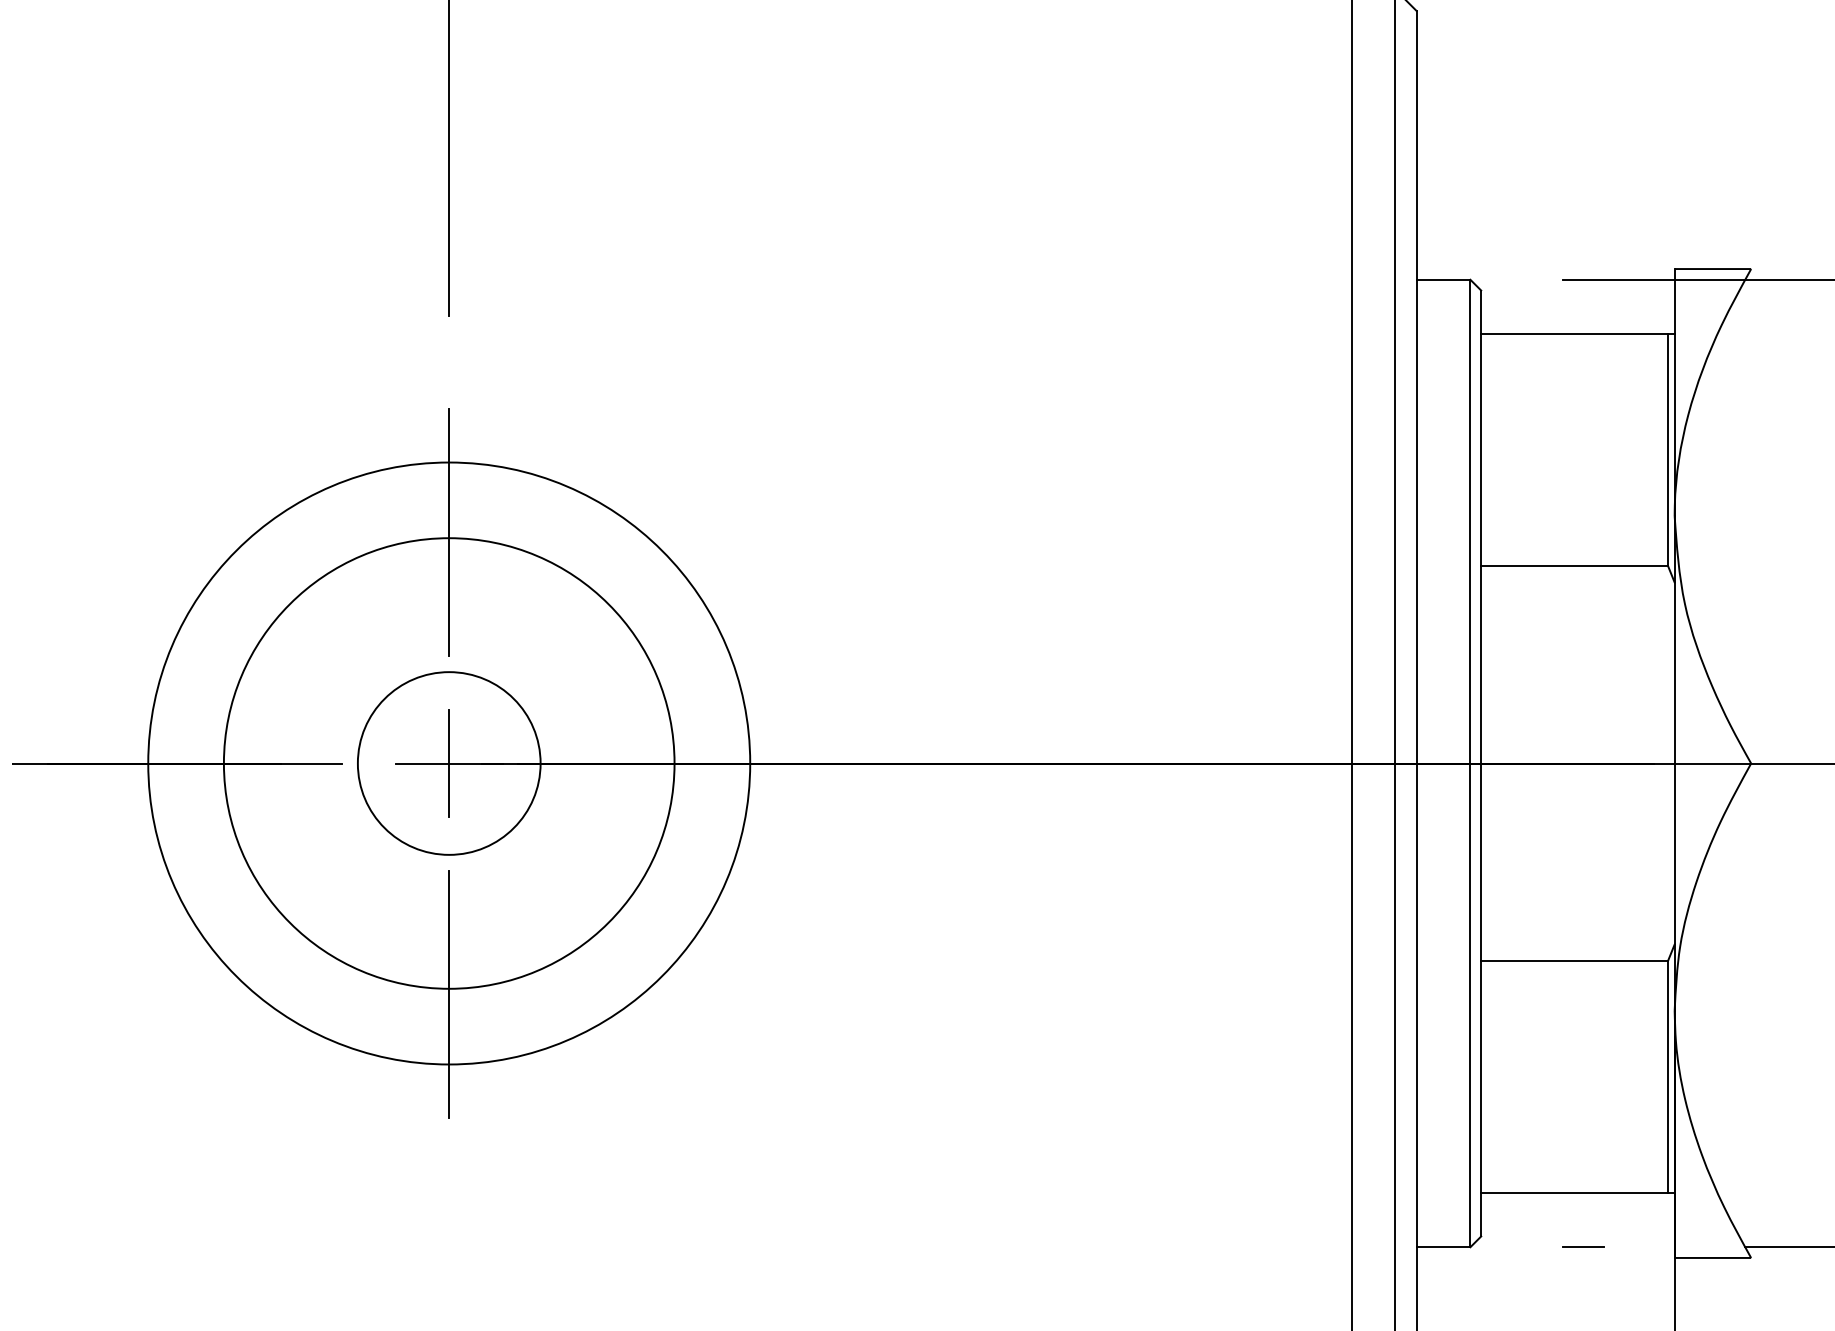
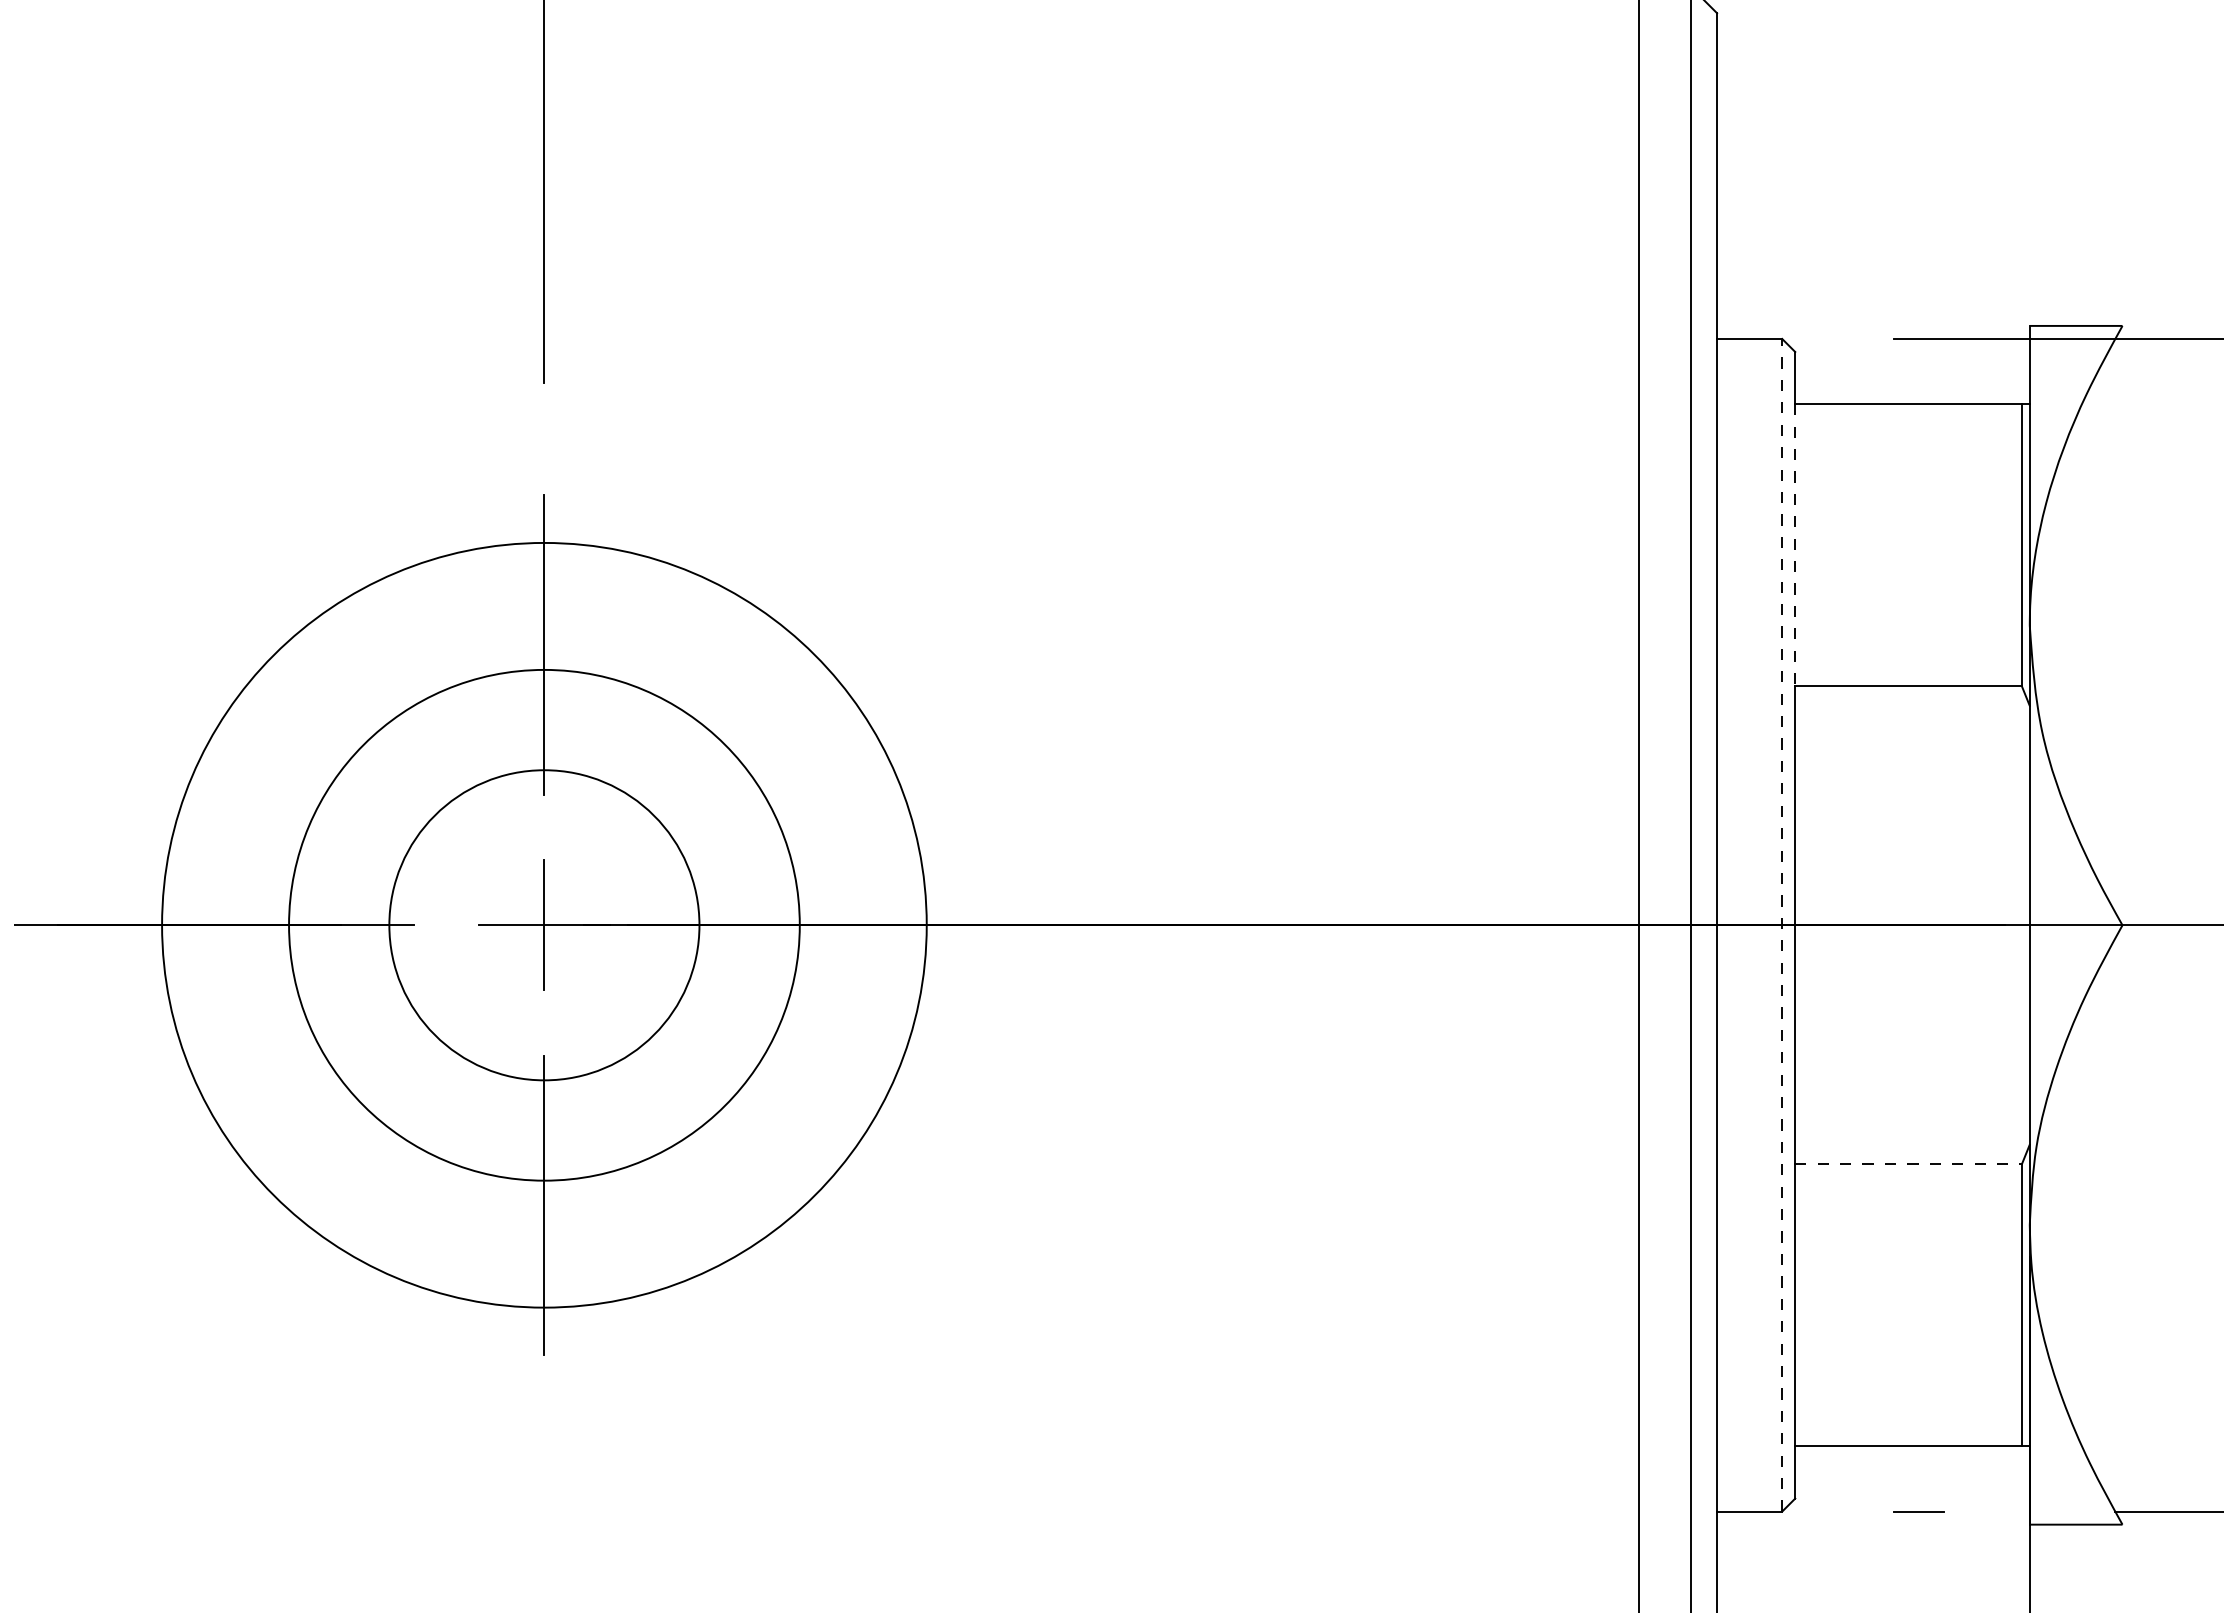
line: (1481, 450) -> (1795, 545), solid -> dashed
line: (1470, 762) -> (1782, 924), solid -> dashed
circle: (449, 763) -> (544, 925), size x0.7
circle: (449, 763) -> (544, 925), size x1.4
circle: (449, 763) -> (544, 925), size x1.4
line: (1575, 960) -> (1909, 1164), solid -> dashed

